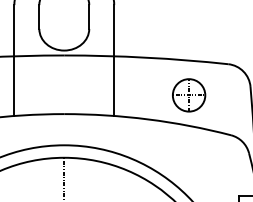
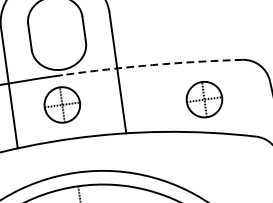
arc: (146, 57) -> (152, 64), solid -> dashed
part: (60, 82) -> (62, 105), added

